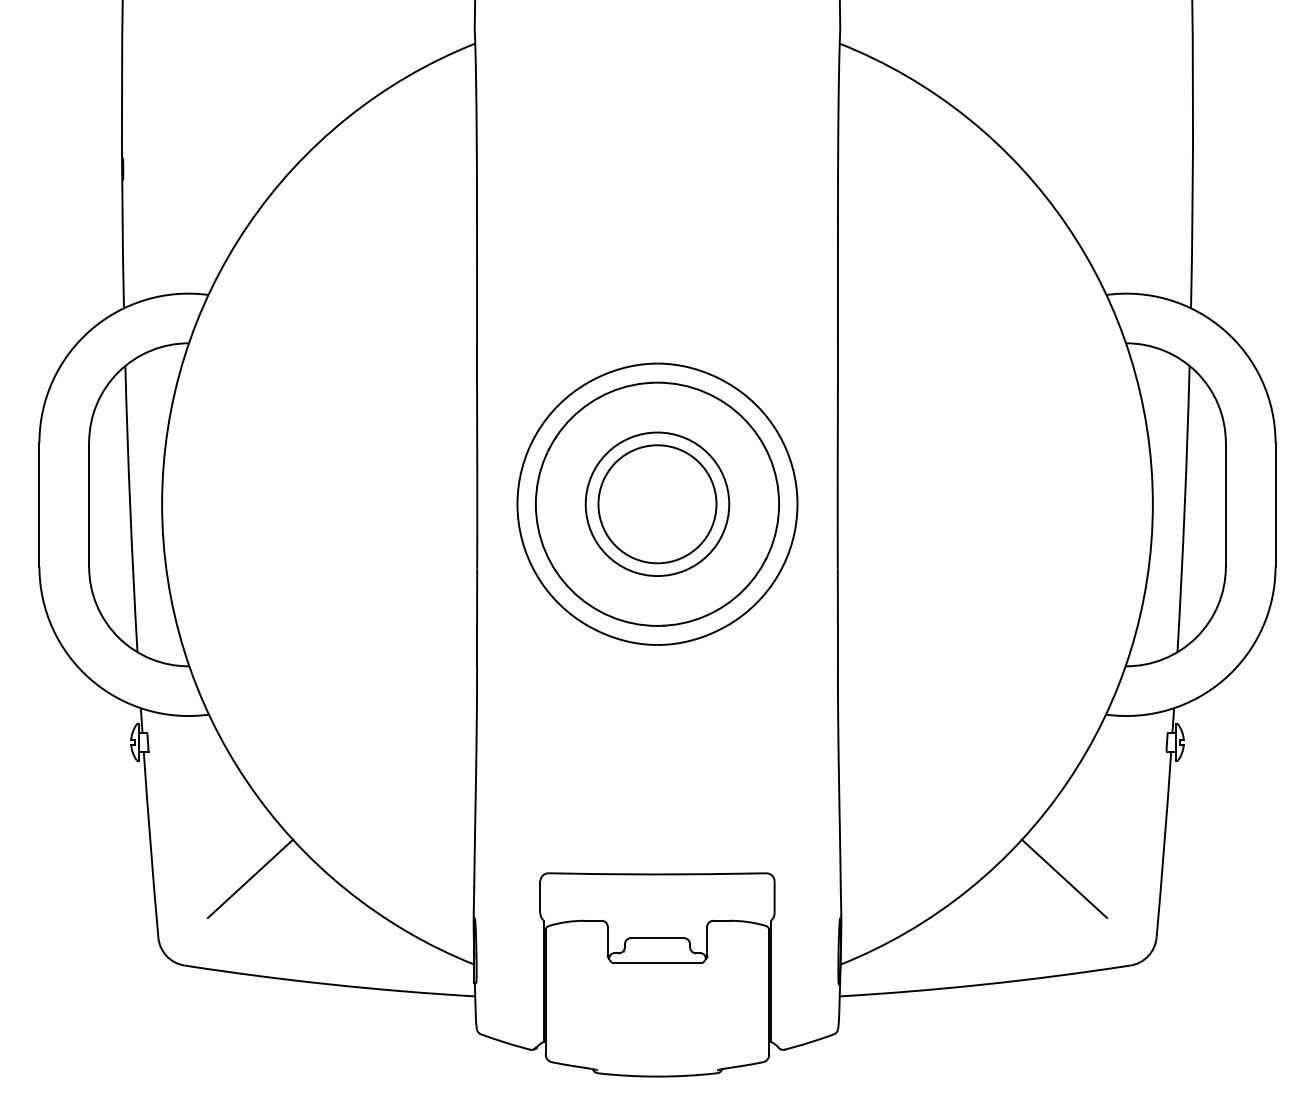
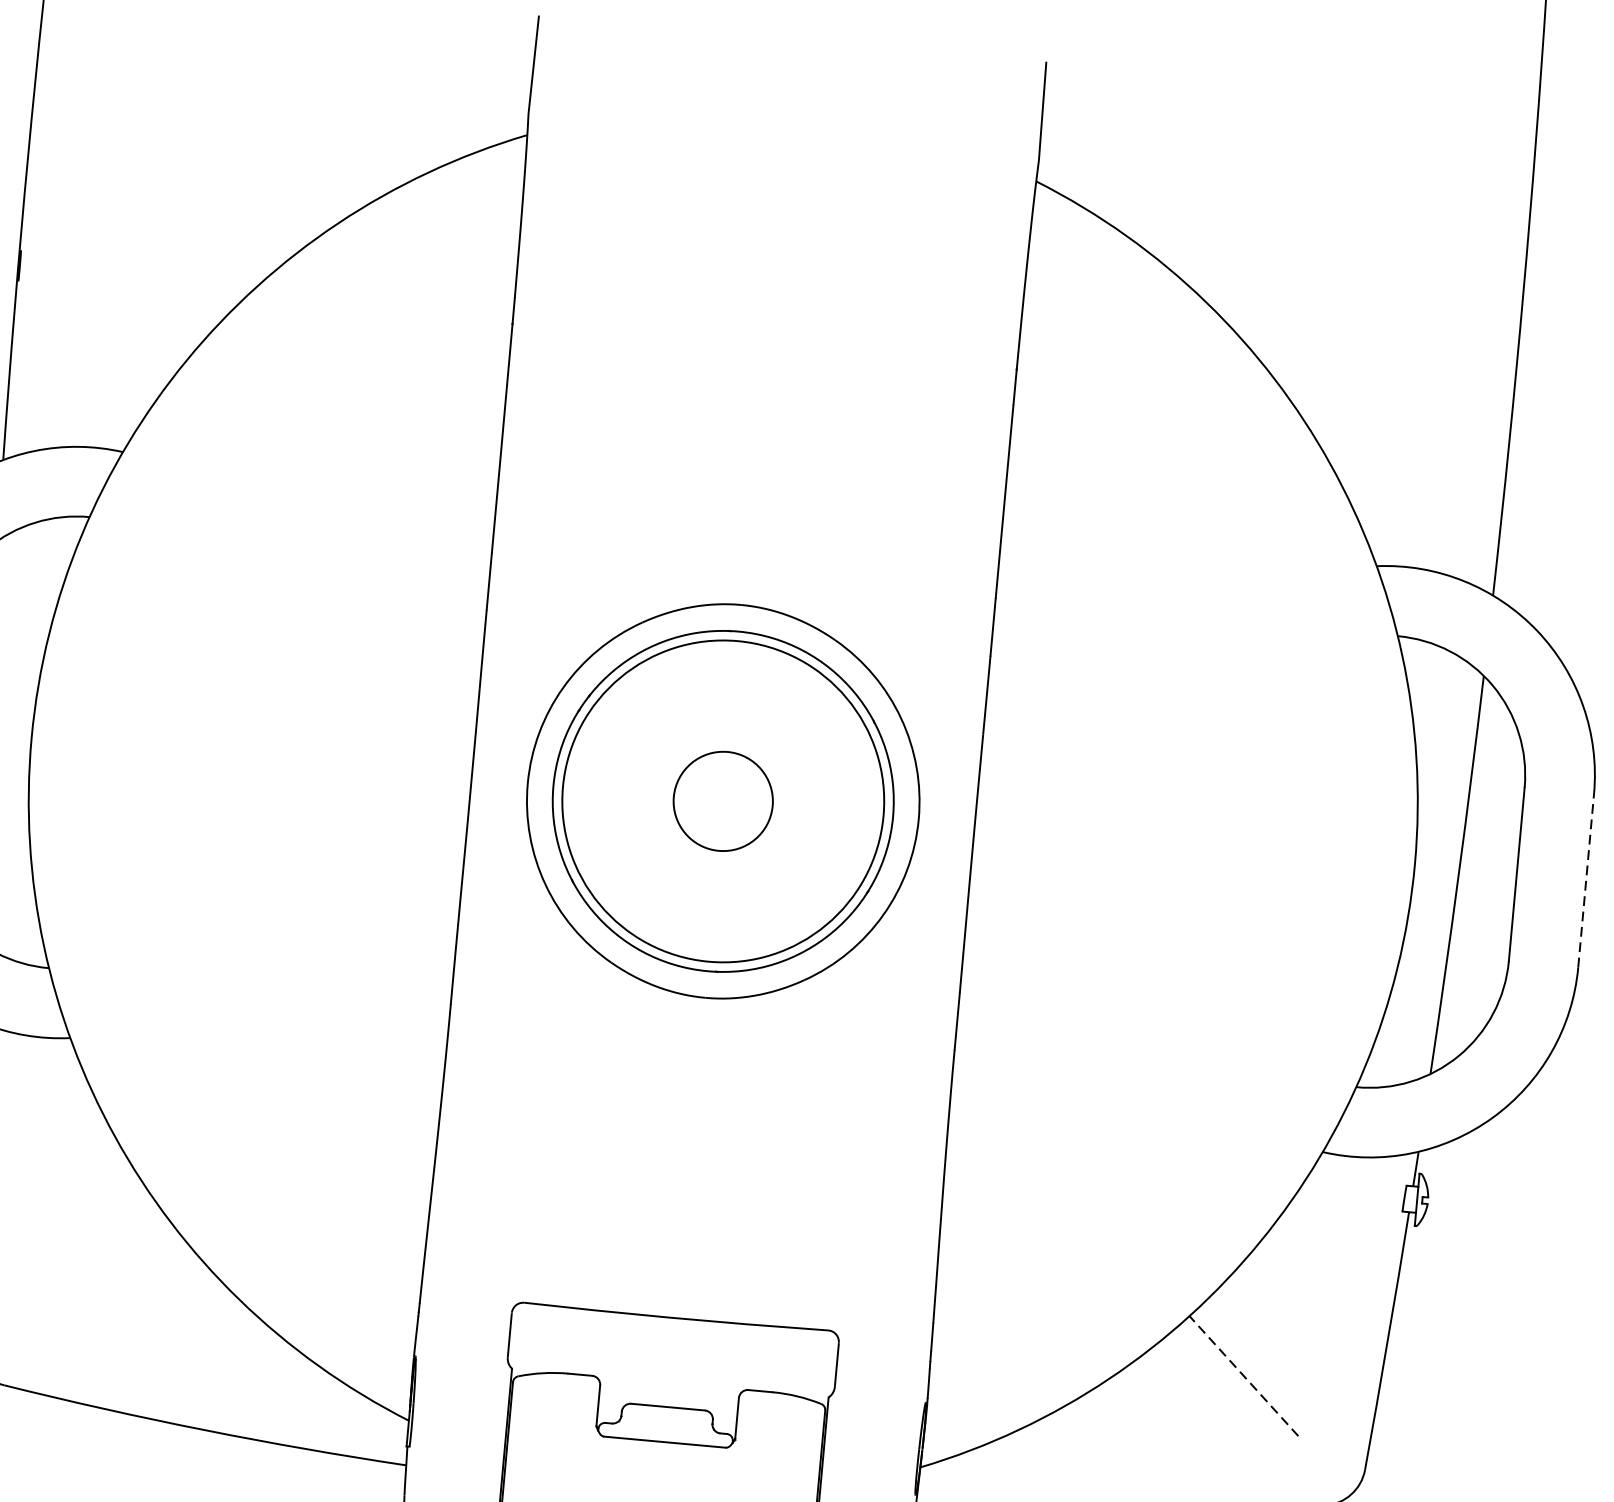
circle: (657, 504) -> (723, 801), size x0.6
circle: (657, 504) -> (723, 801), size x1.6
line: (1275, 504) -> (1586, 880), solid -> dashed
line: (250, 878) -> (107, 1272), removed
line: (1064, 878) -> (1243, 1375), solid -> dashed

